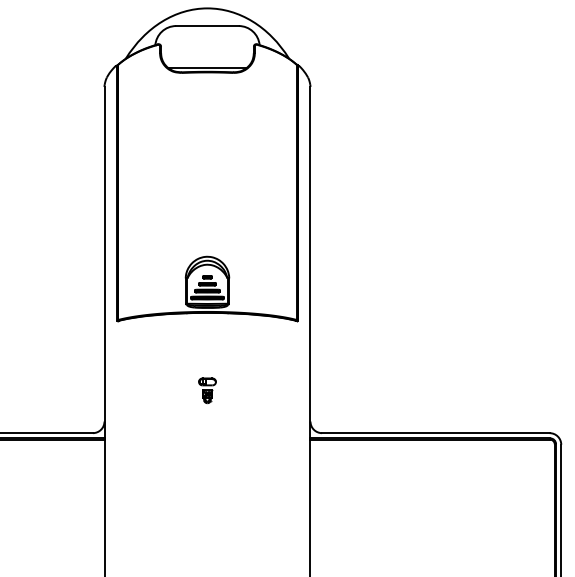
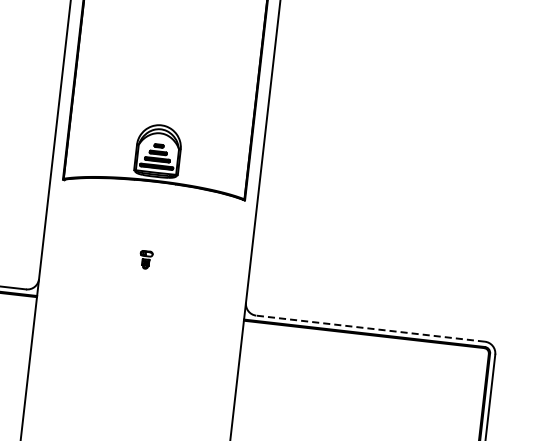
part: (207, 390) -> (146, 259), size x0.7
line: (435, 433) -> (370, 328), solid -> dashed

